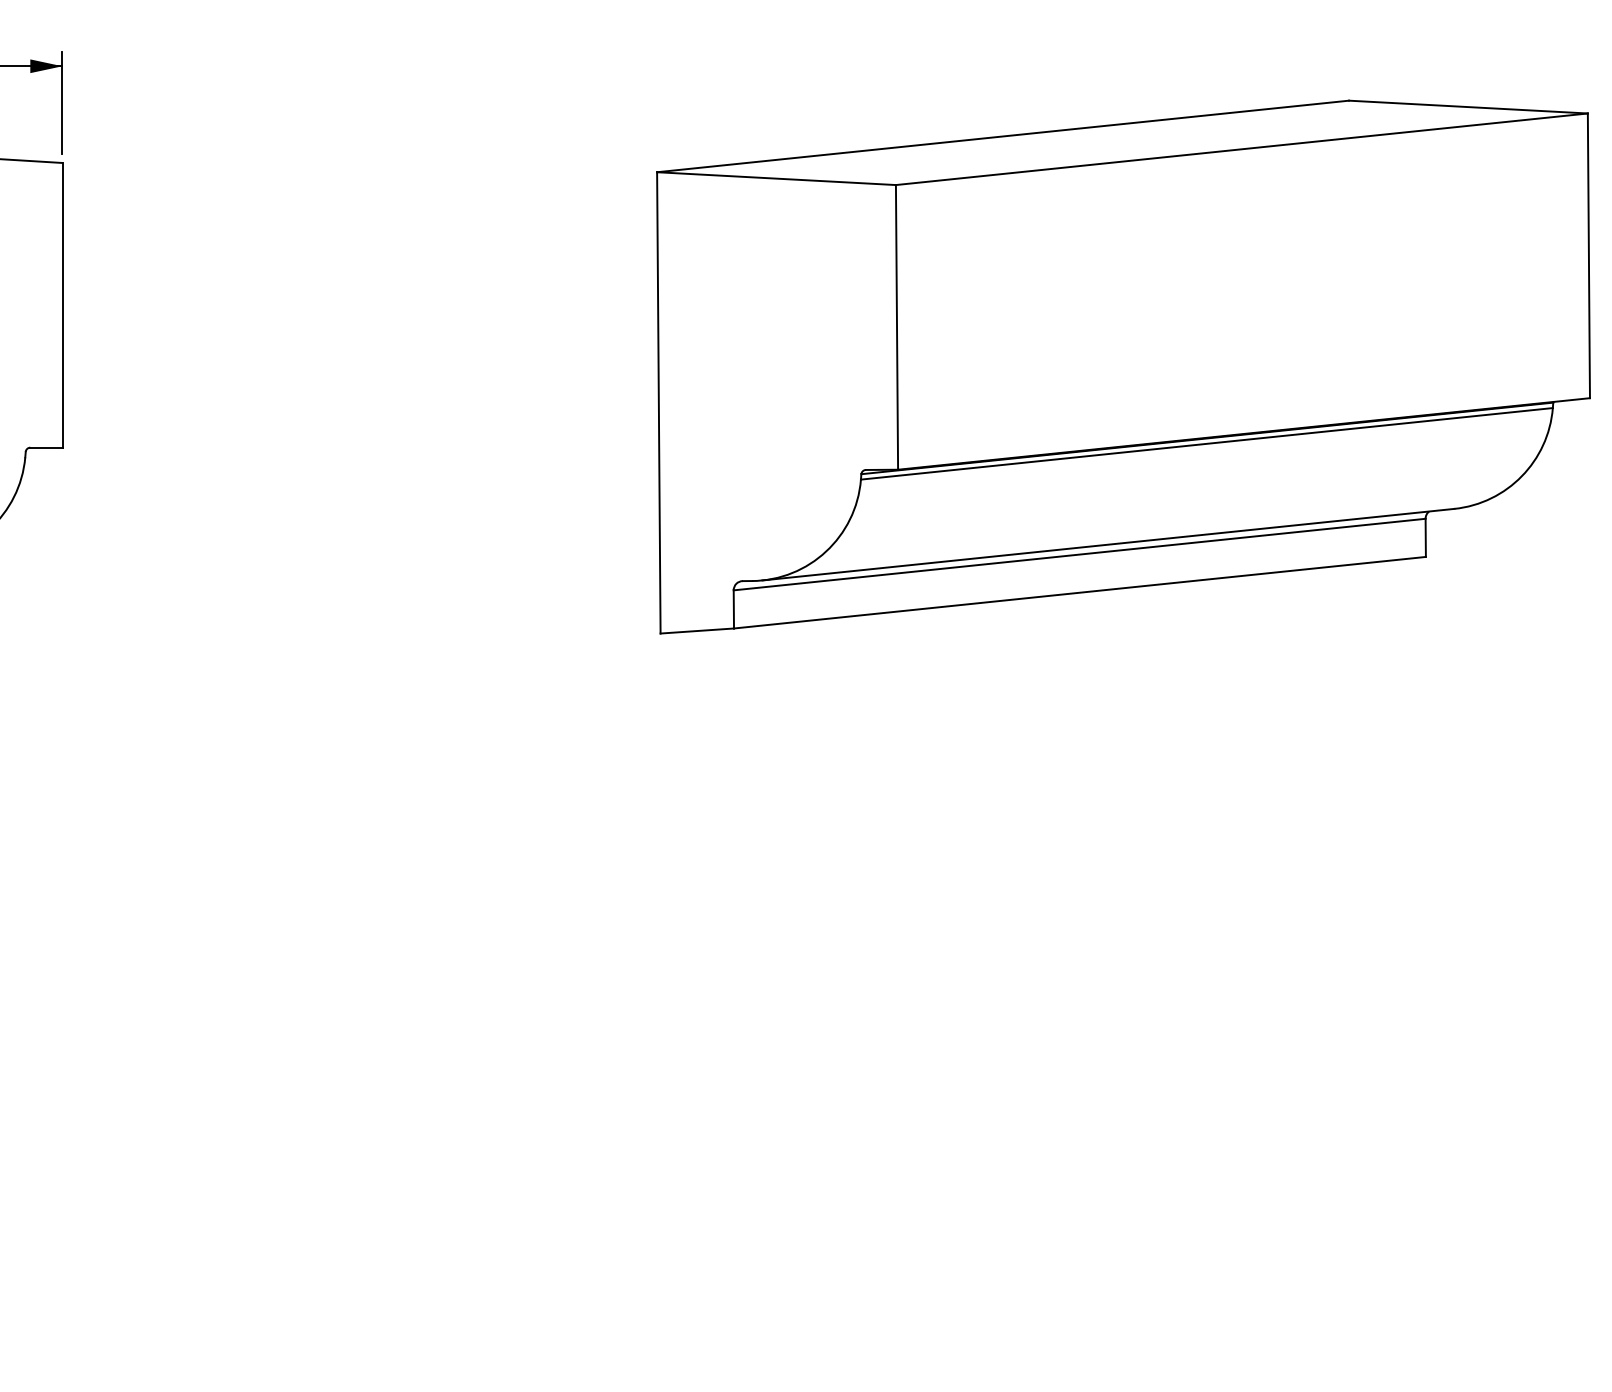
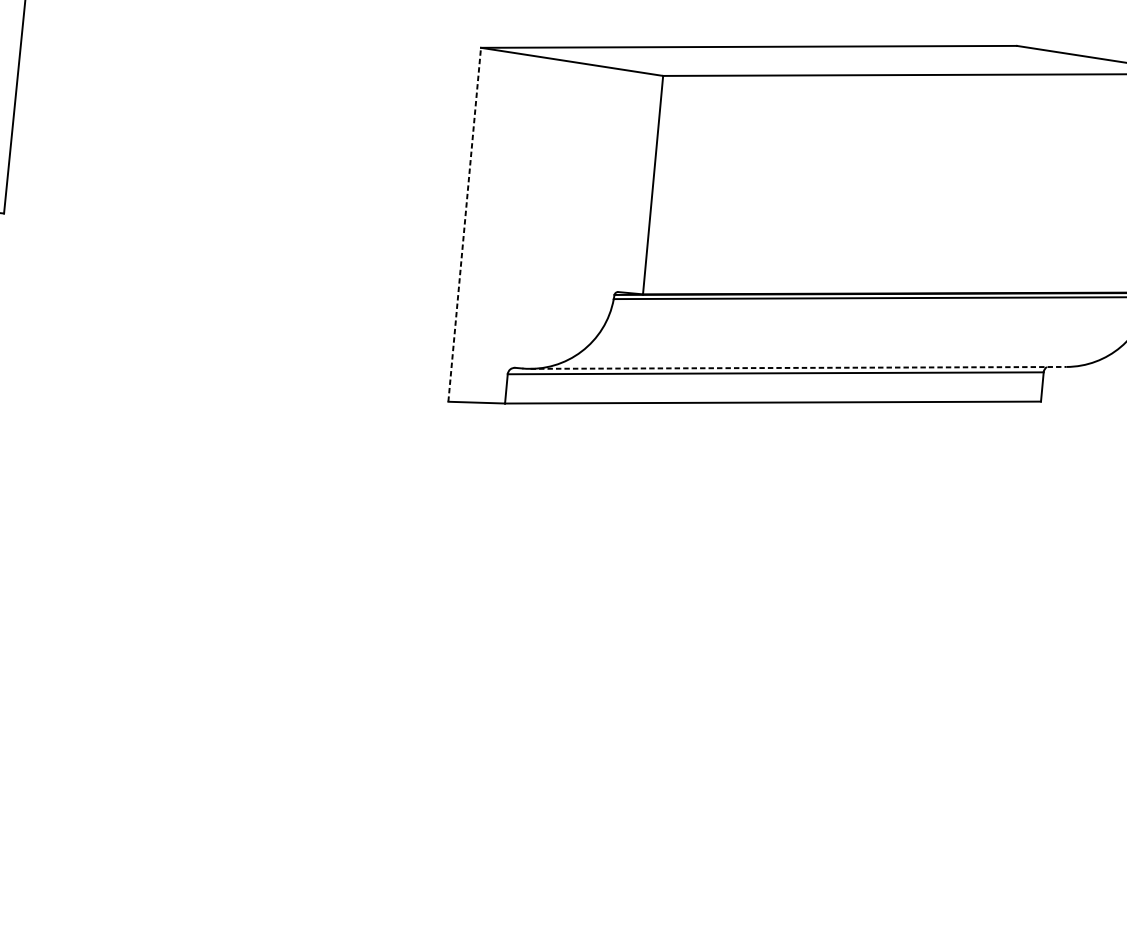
line: (658, 402) -> (464, 224), solid -> dashed
line: (1108, 544) -> (798, 367), solid -> dashed

